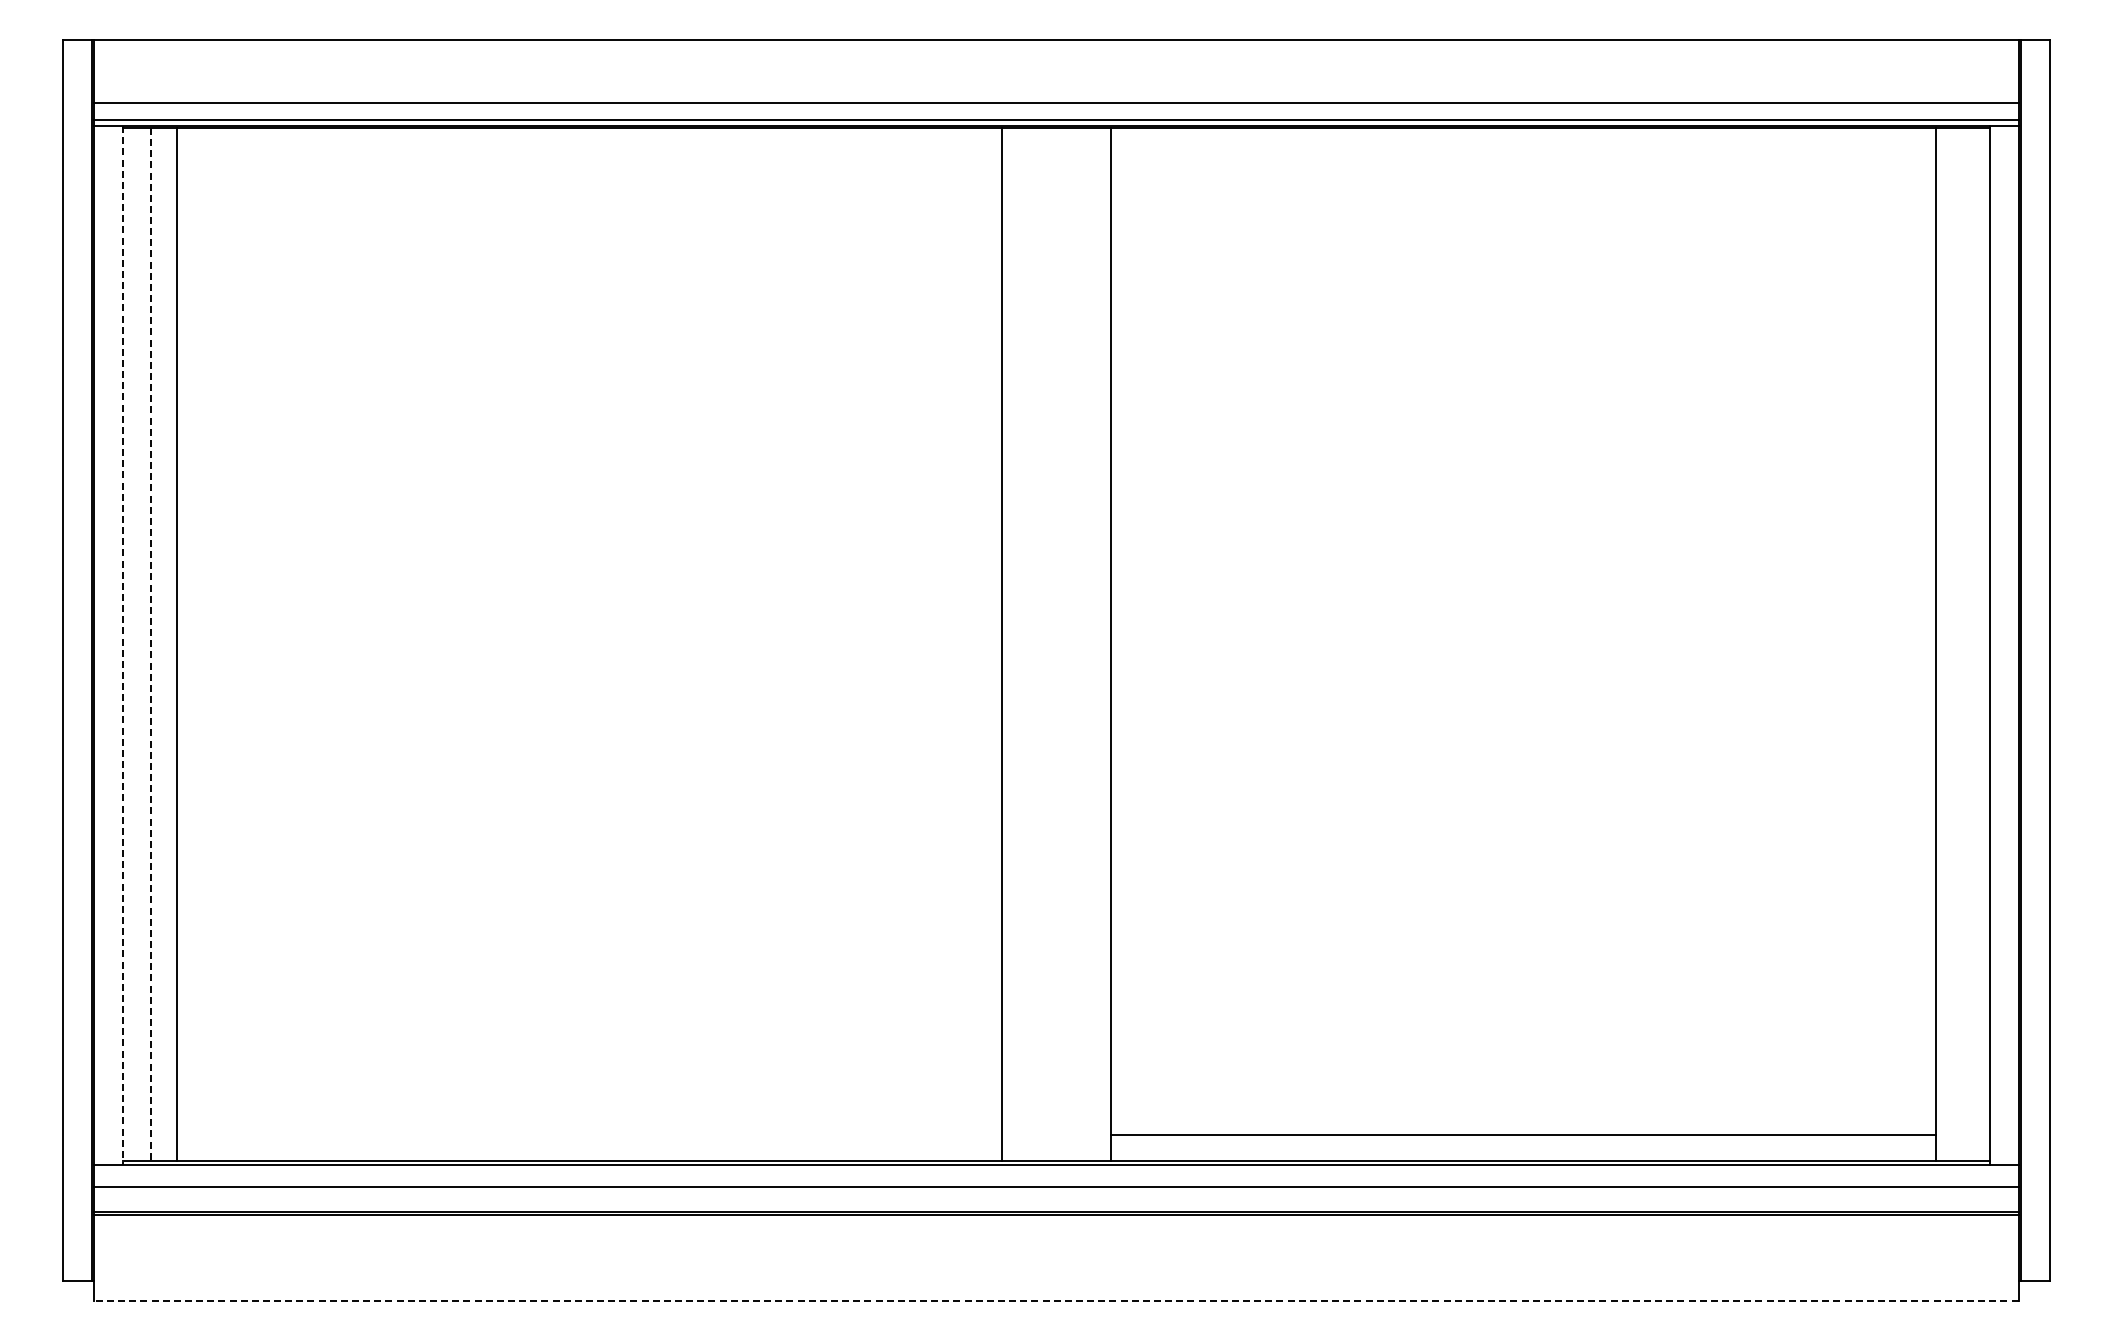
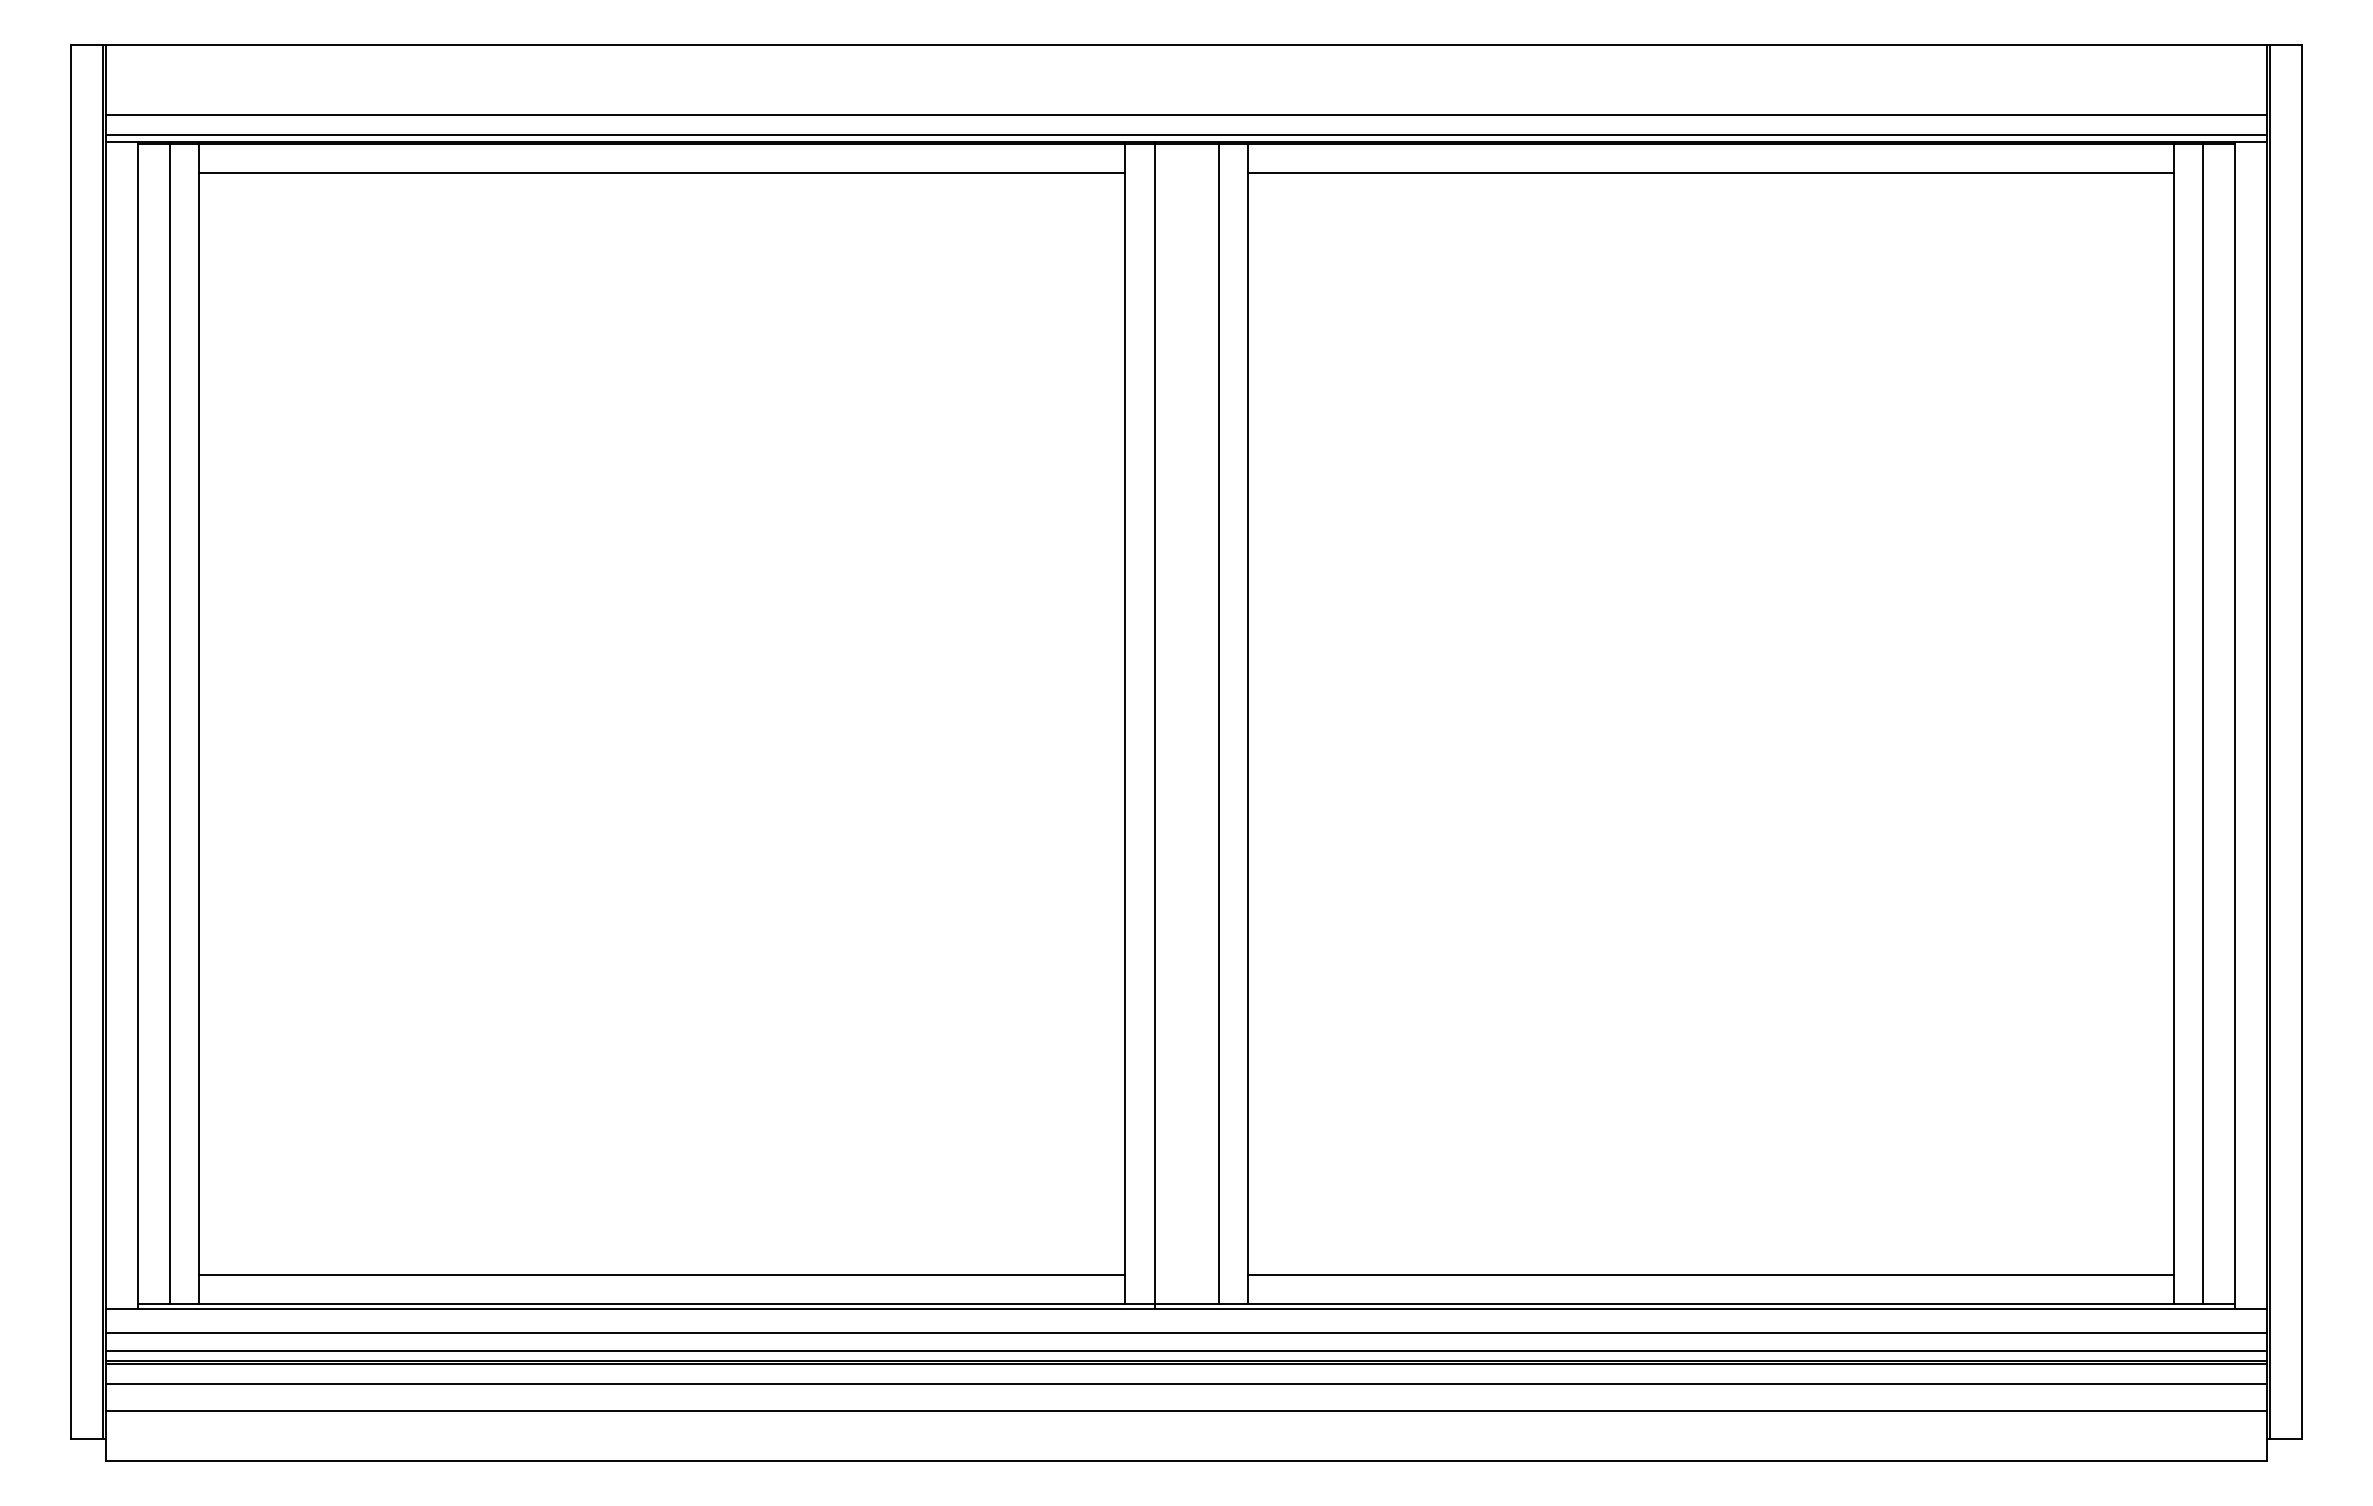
line: (589, 153) -> (661, 172), added
line: (1522, 153) -> (1709, 172), added
line: (151, 644) -> (170, 723), dashed -> solid
line: (1085, 644) -> (1219, 723), added
line: (1961, 644) -> (2202, 723), added
line: (122, 645) -> (137, 724), dashed -> solid
line: (1028, 645) -> (1155, 724), added
line: (589, 1135) -> (661, 1275), added
line: (1056, 1202) -> (1186, 1350), added
line: (1056, 1232) -> (1186, 1384), added
line: (1056, 1255) -> (1186, 1410), added
line: (1056, 1300) -> (1186, 1460), dashed -> solid

